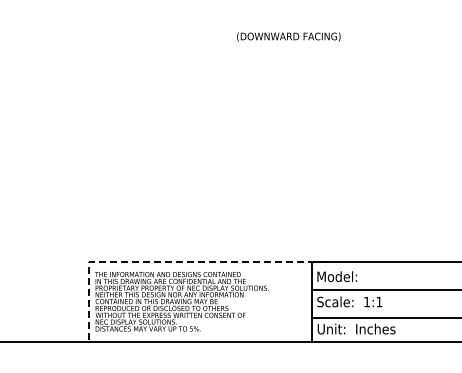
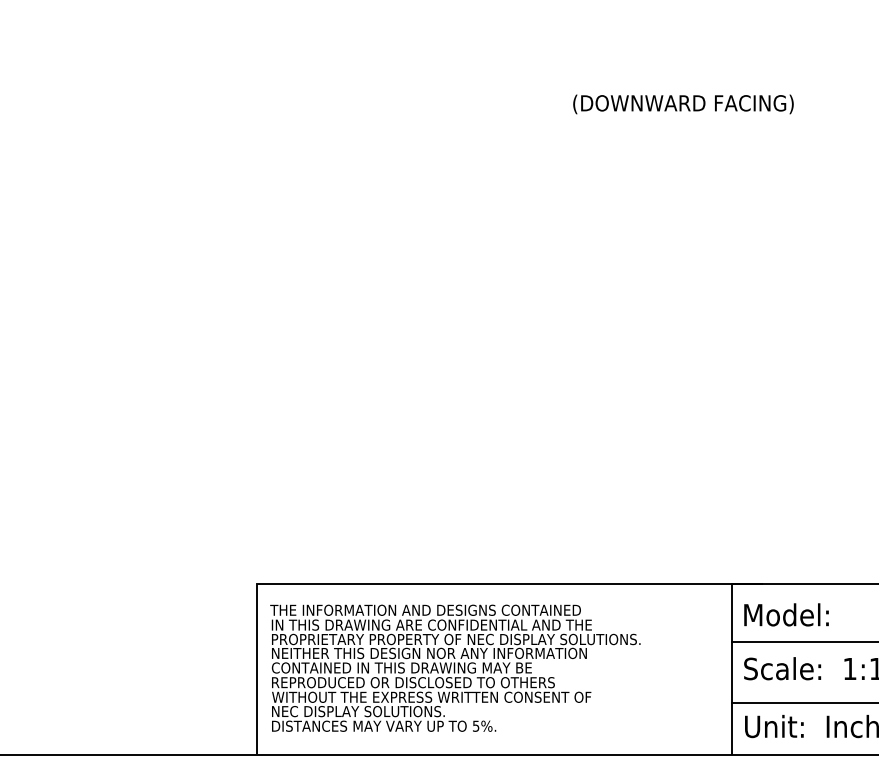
line: (166, 261) -> (422, 582), dashed -> solid

